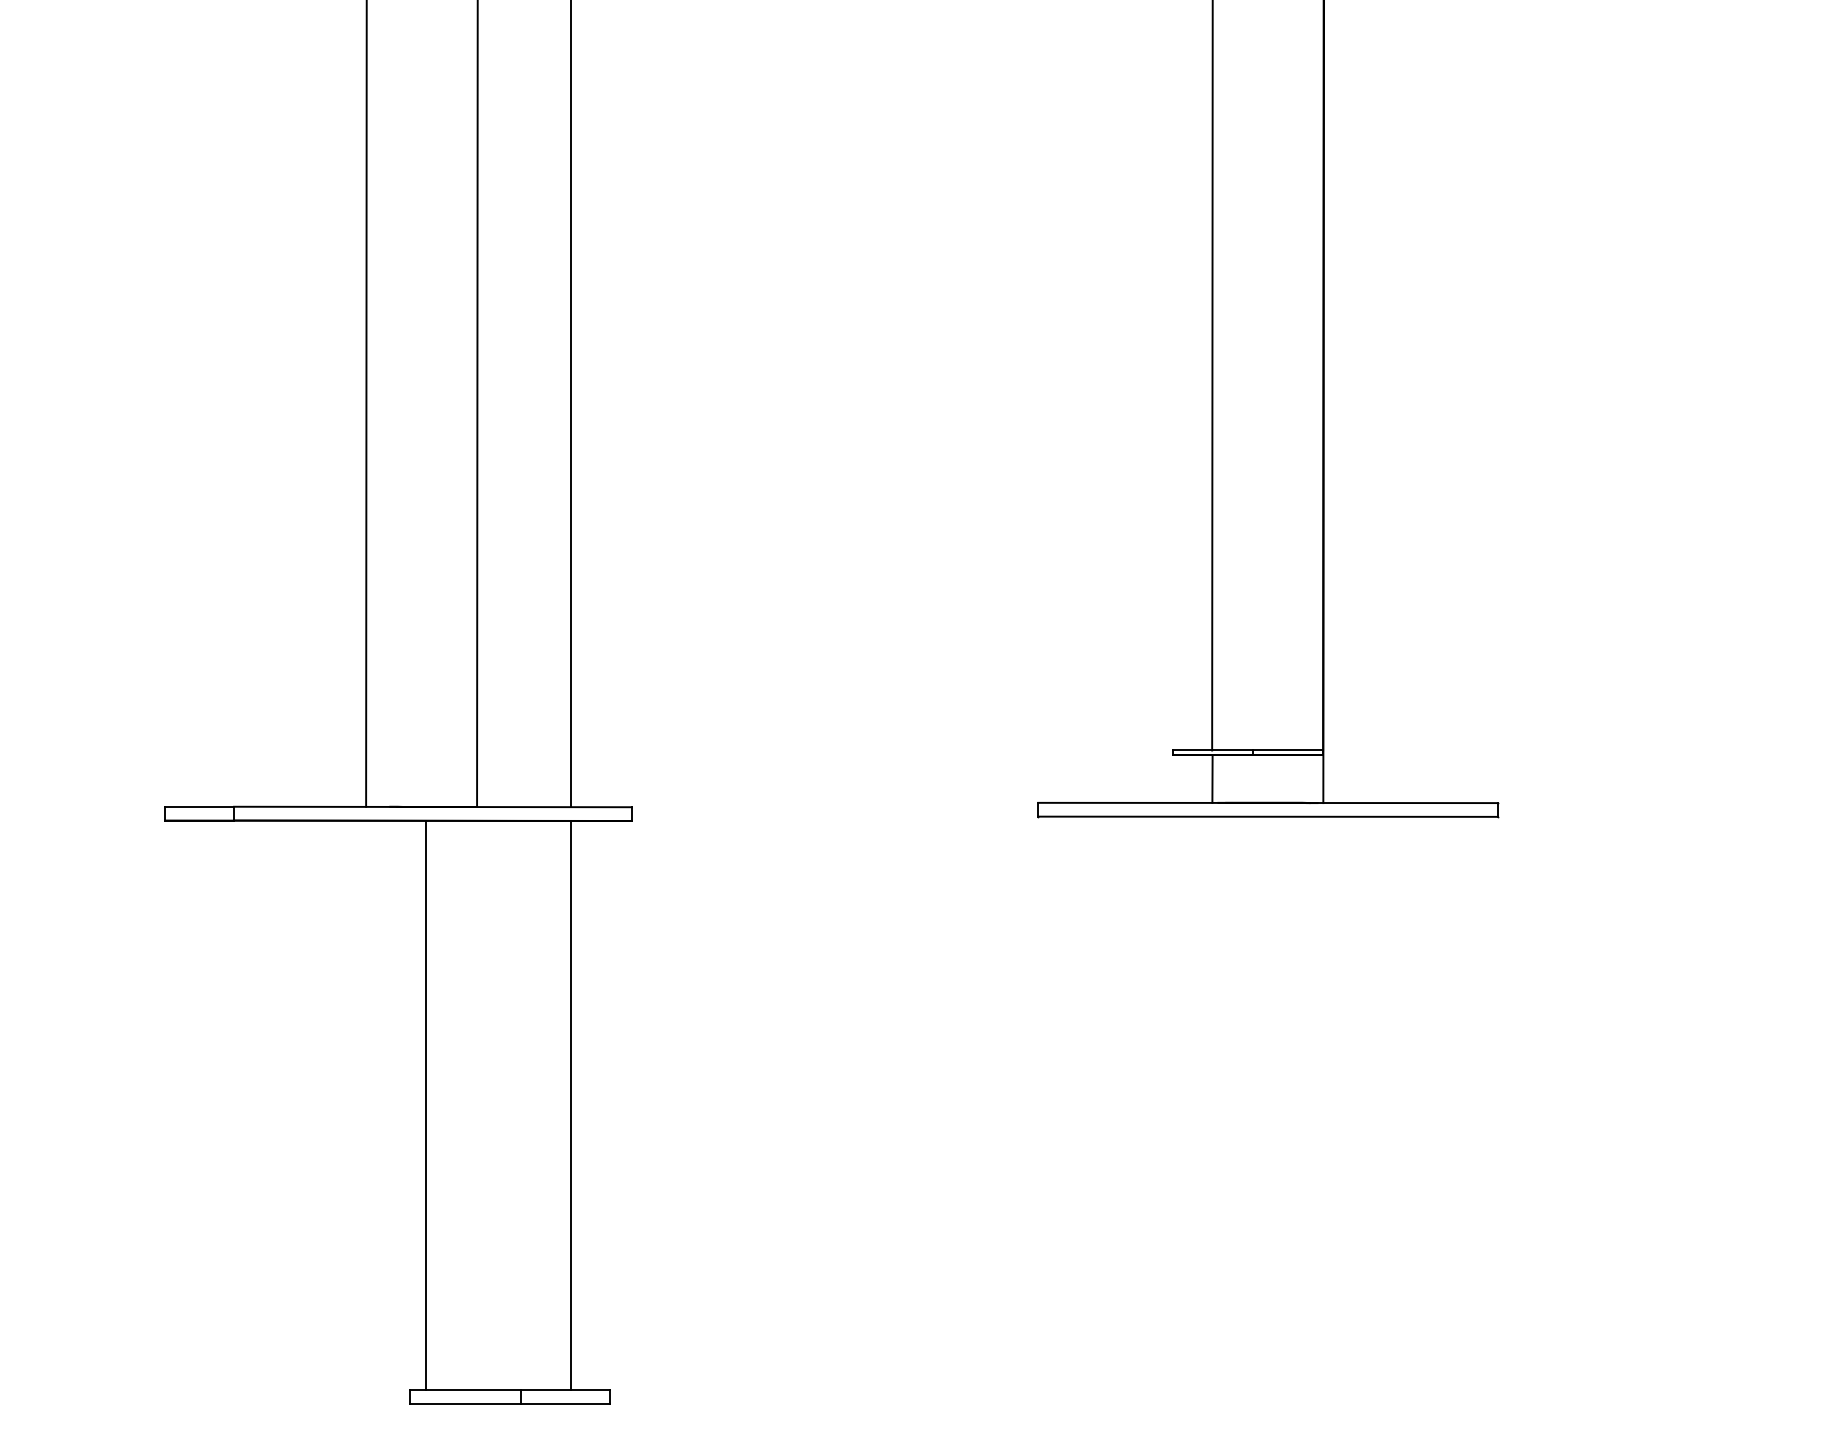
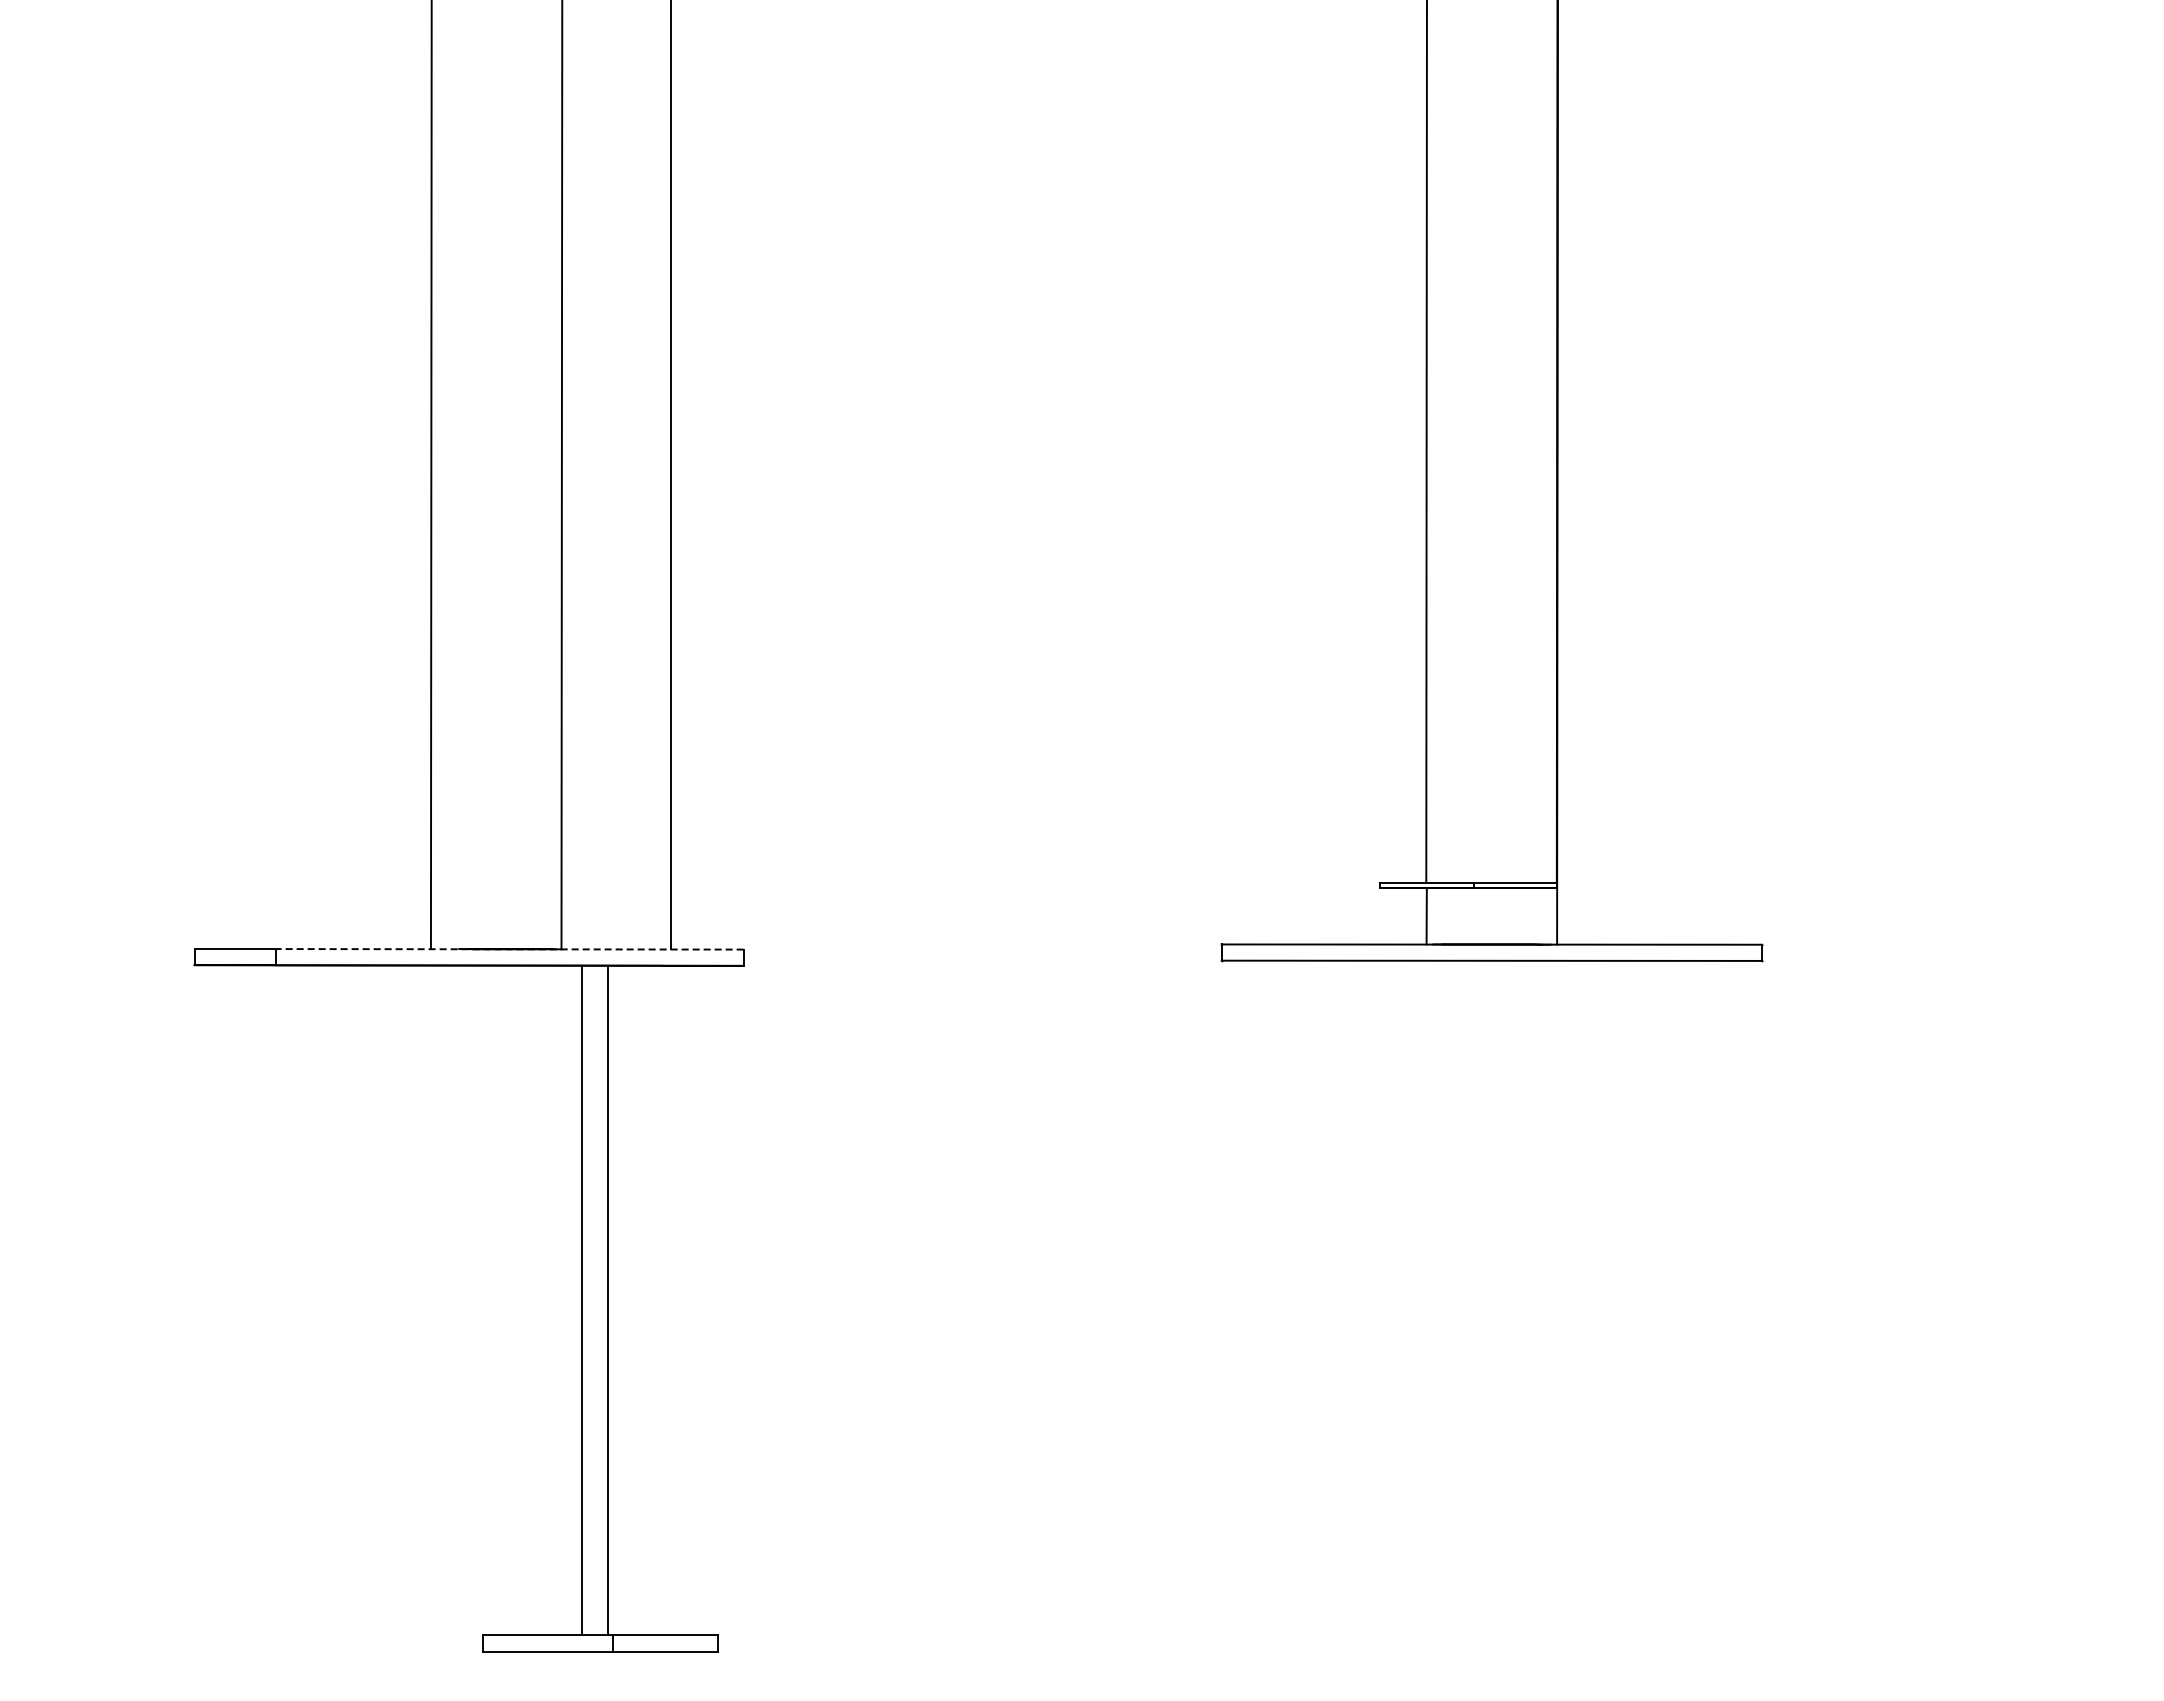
line: (432, 807) -> (509, 949), solid -> dashed
line: (425, 1105) -> (581, 1300), moved
line: (570, 1105) -> (608, 1300), moved

